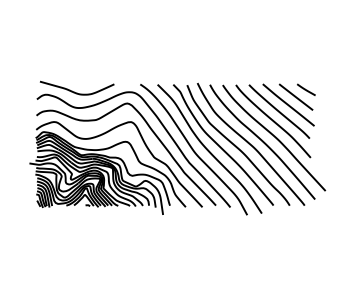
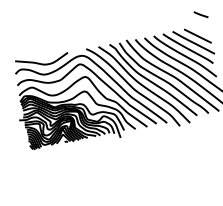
line: (306, 89) -> (201, 14), moved

